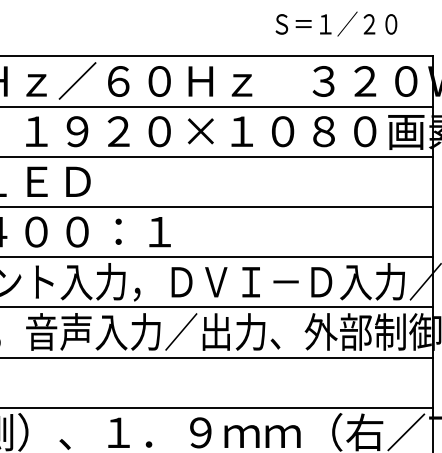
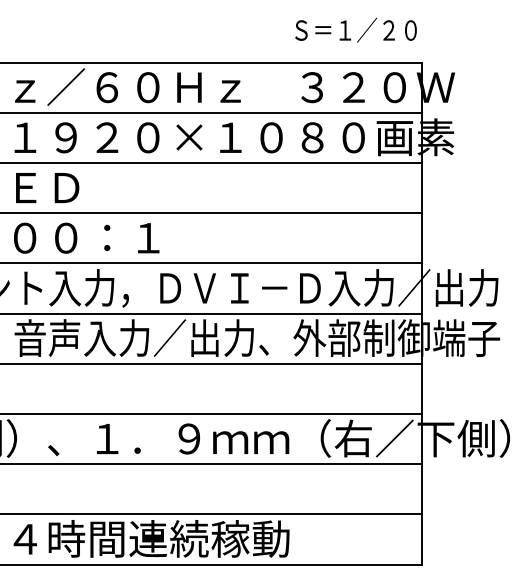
text: (335, 23) -> (355, 29), moved

